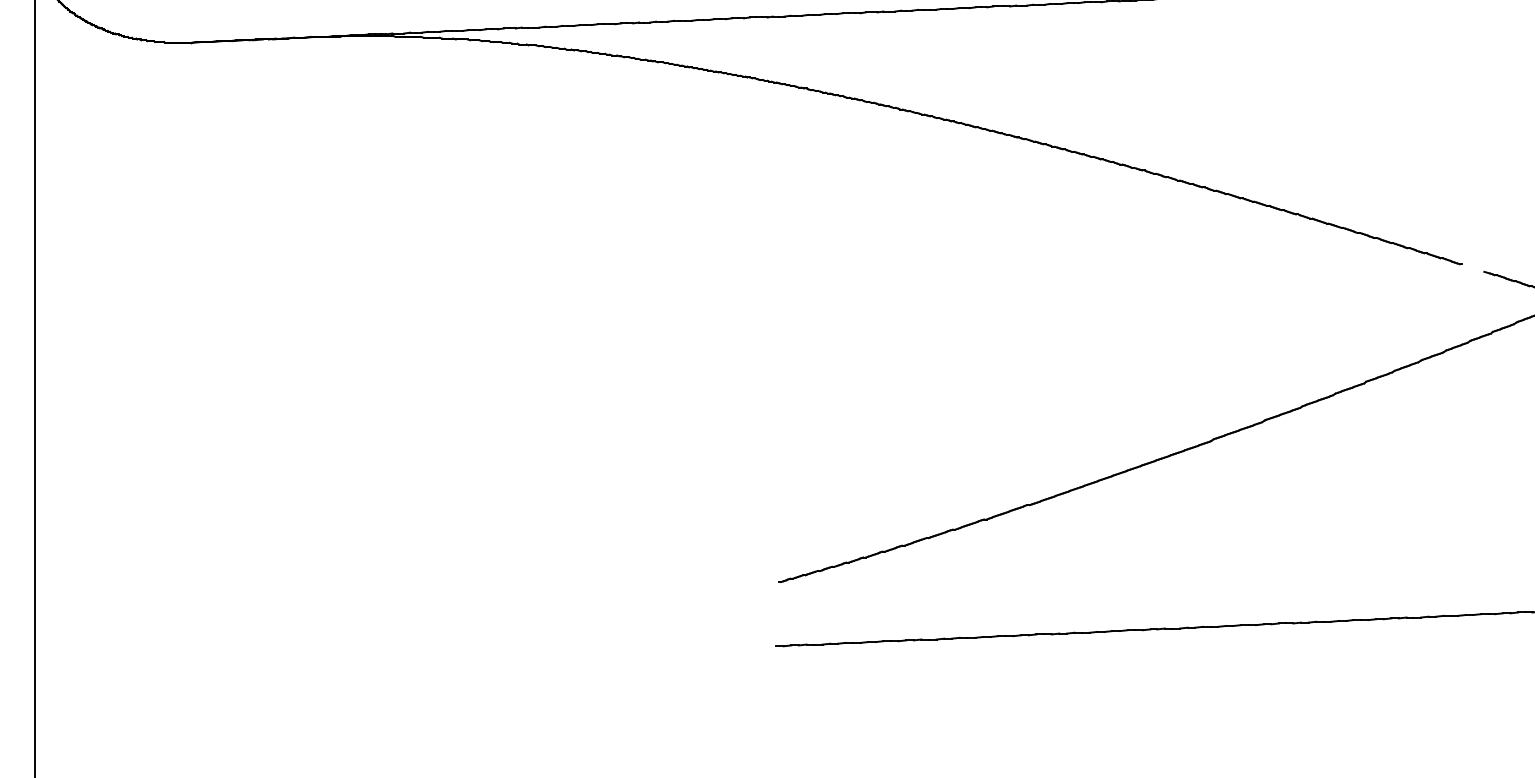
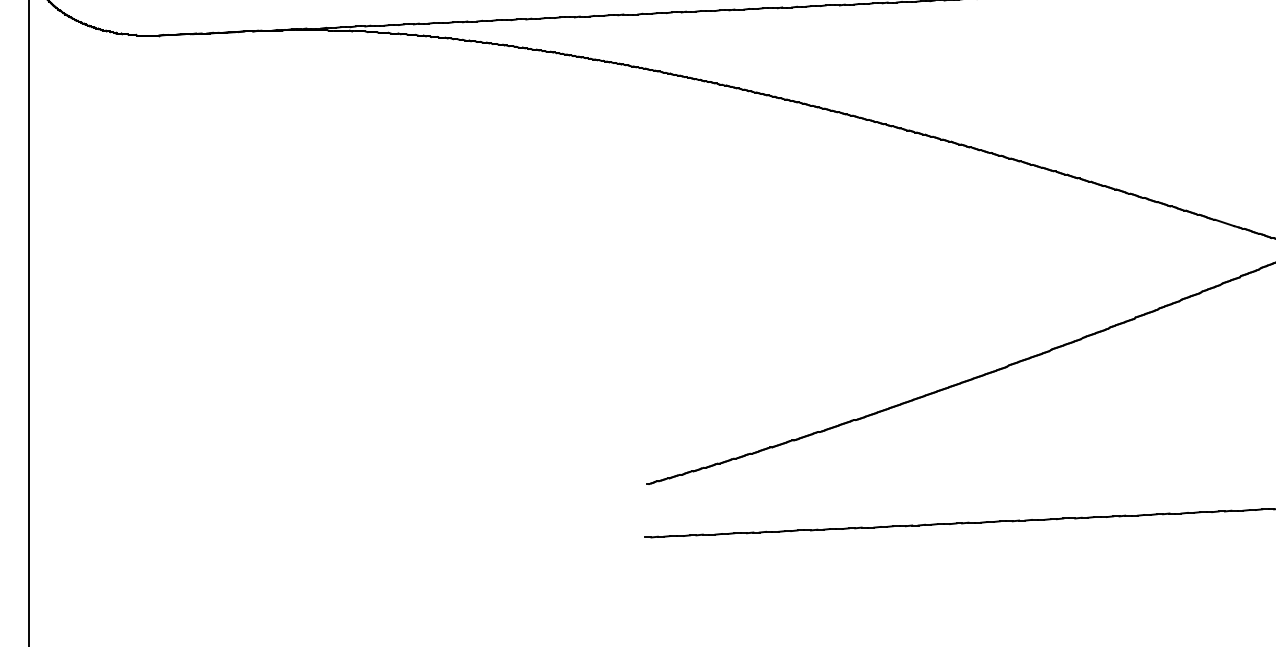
line: (1472, 267) -> (1224, 222), added

